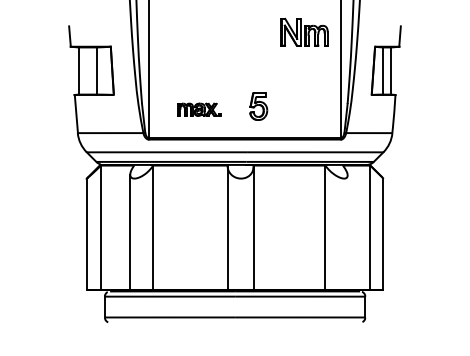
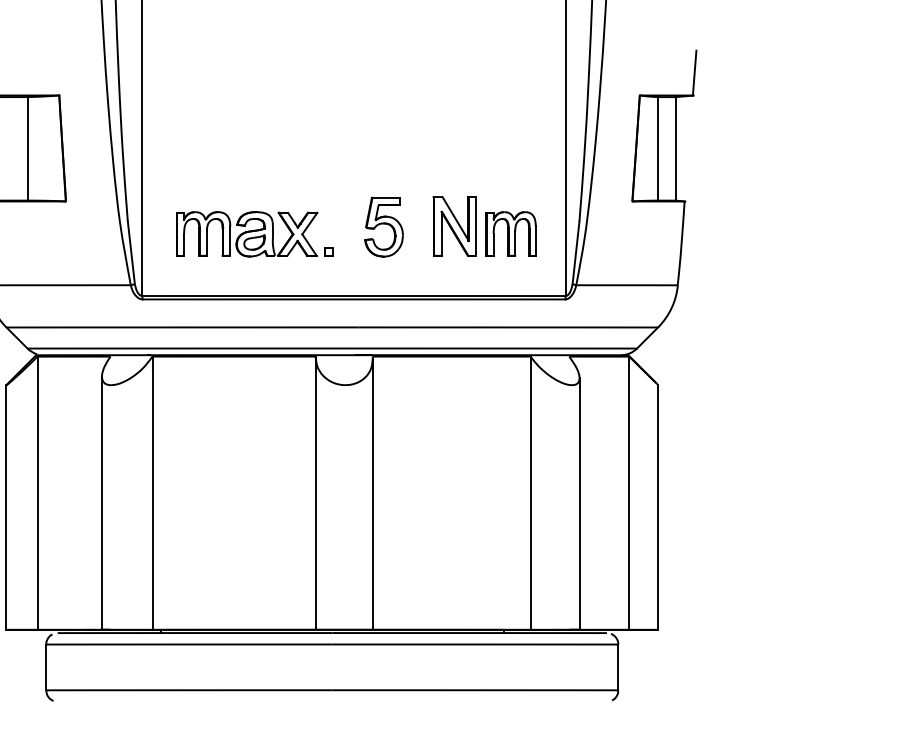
part: (304, 31) -> (484, 224), moved
part: (199, 109) -> (254, 233), size x1.67
line: (347, 232) -> (579, 503), added

